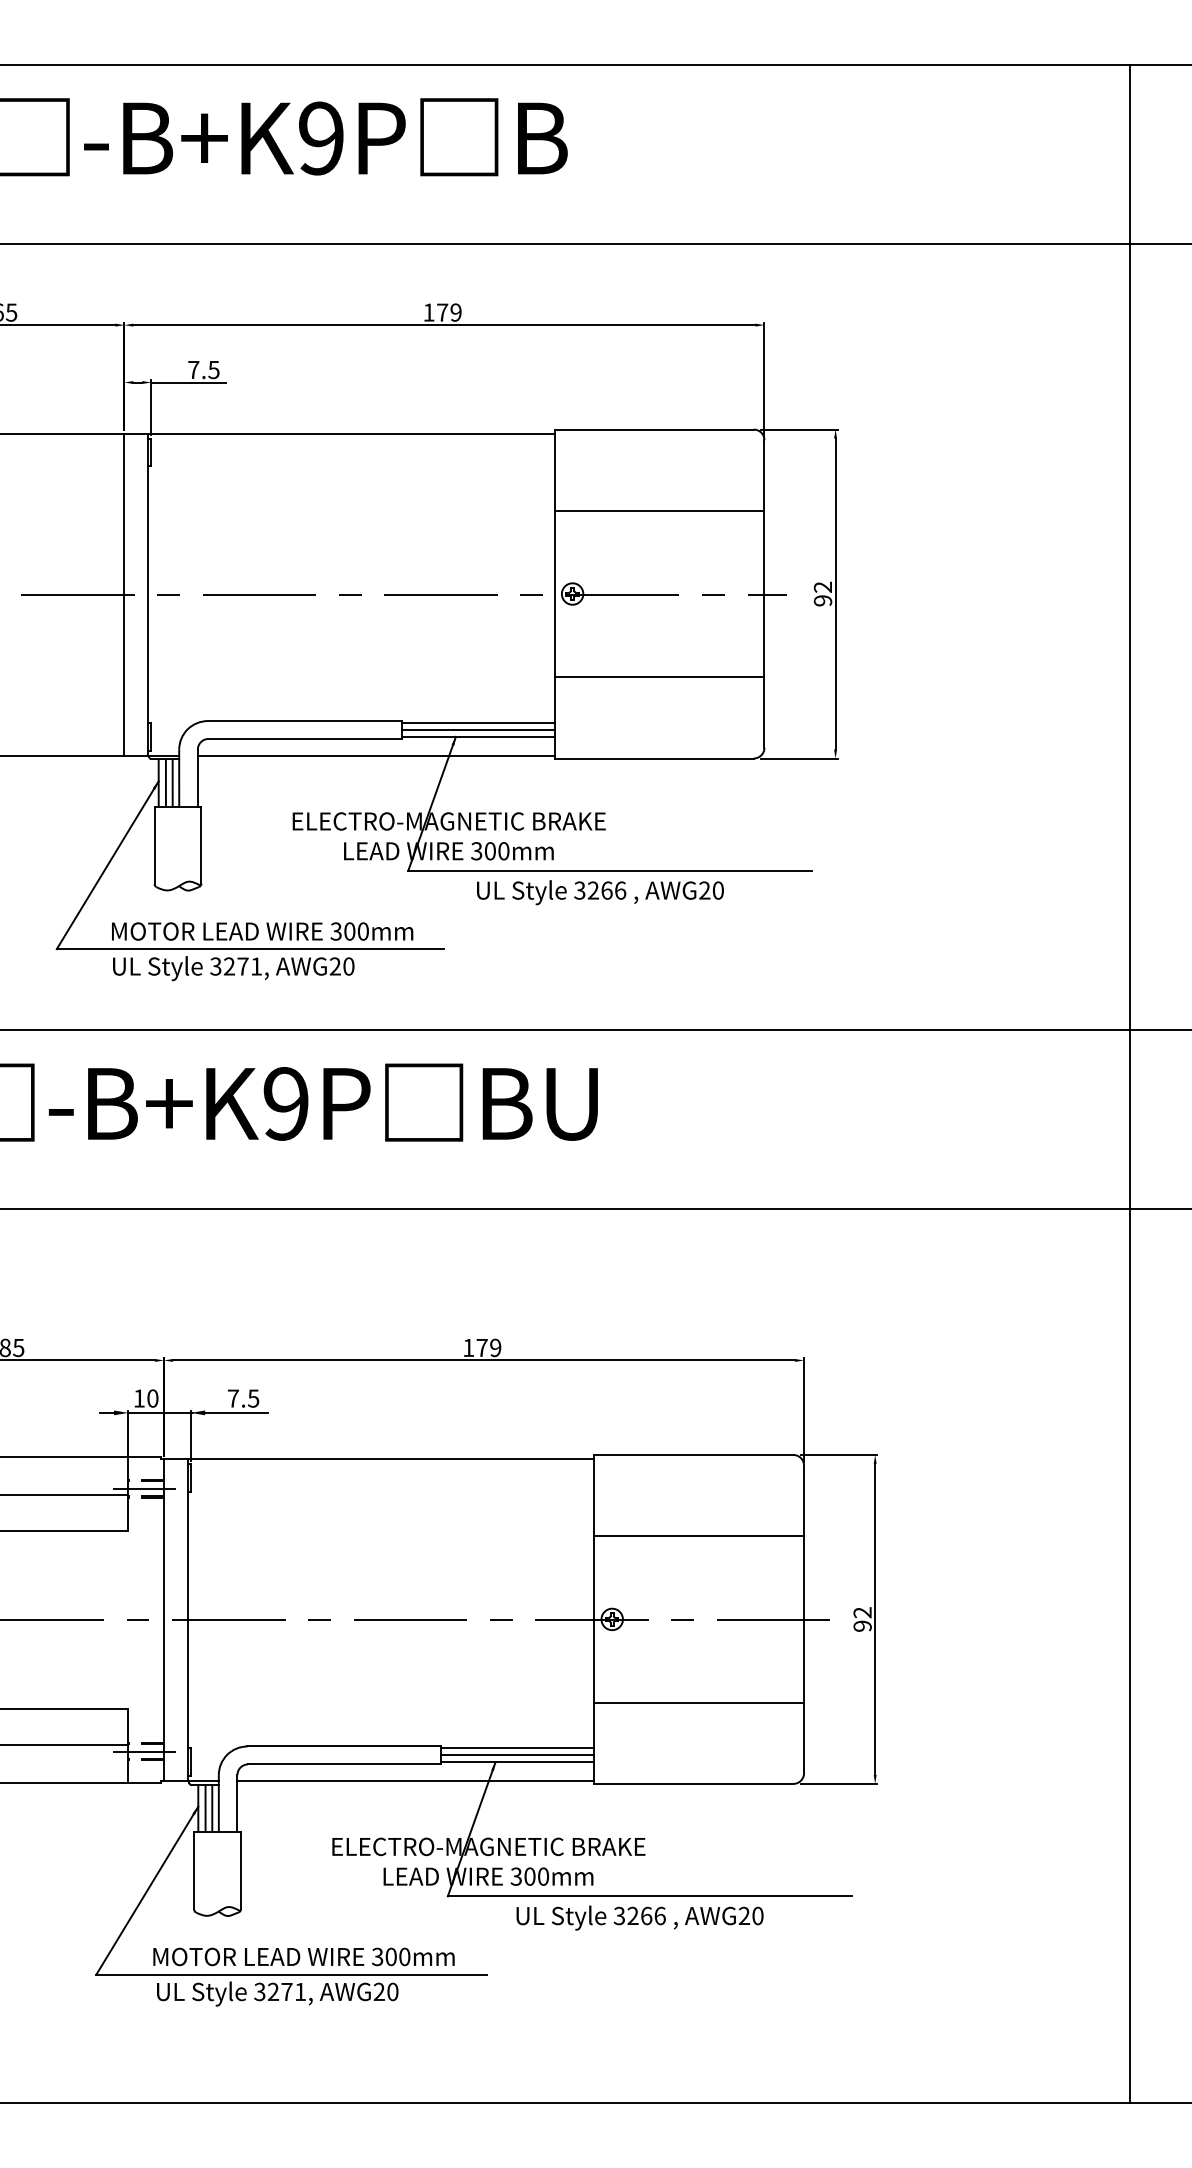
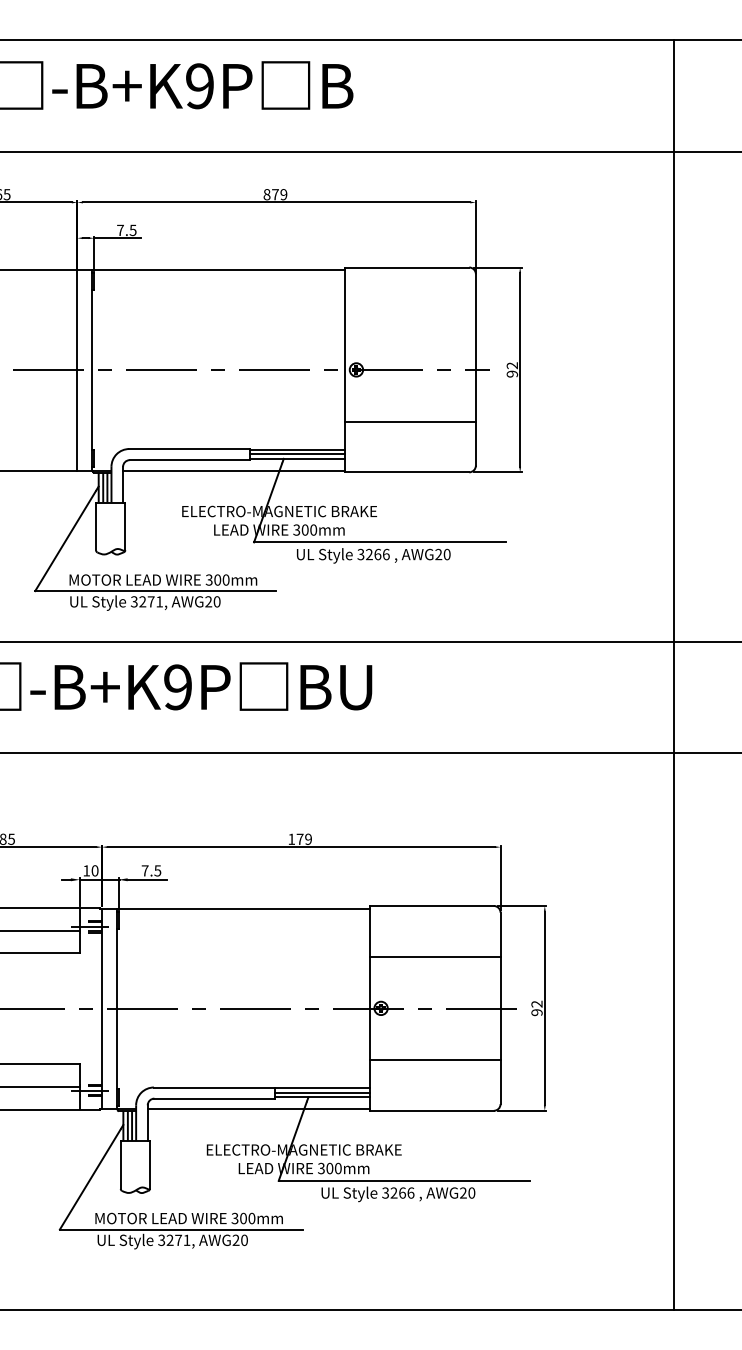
text: (428, 312) -> (266, 194), 179 -> 879
line: (659, 511) -> (410, 318), removed
line: (1129, 1083) -> (673, 674), moved

